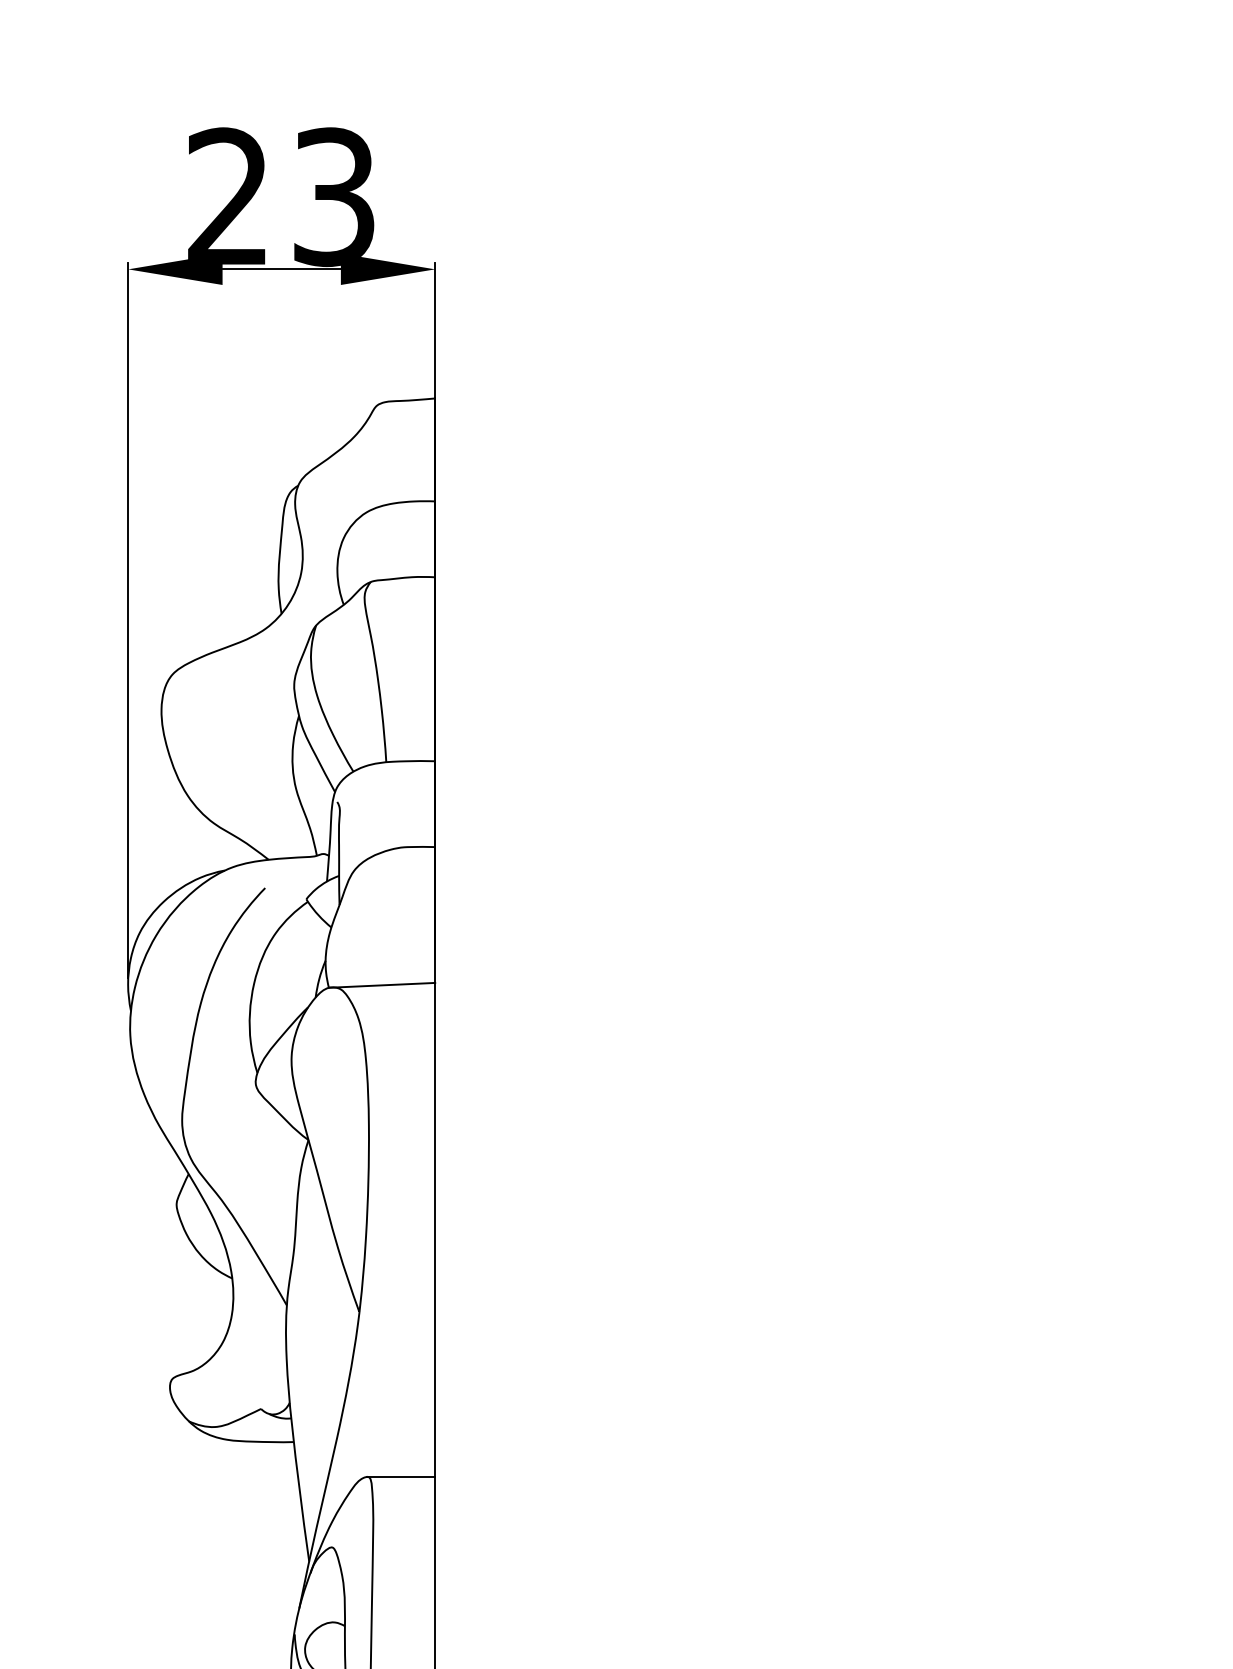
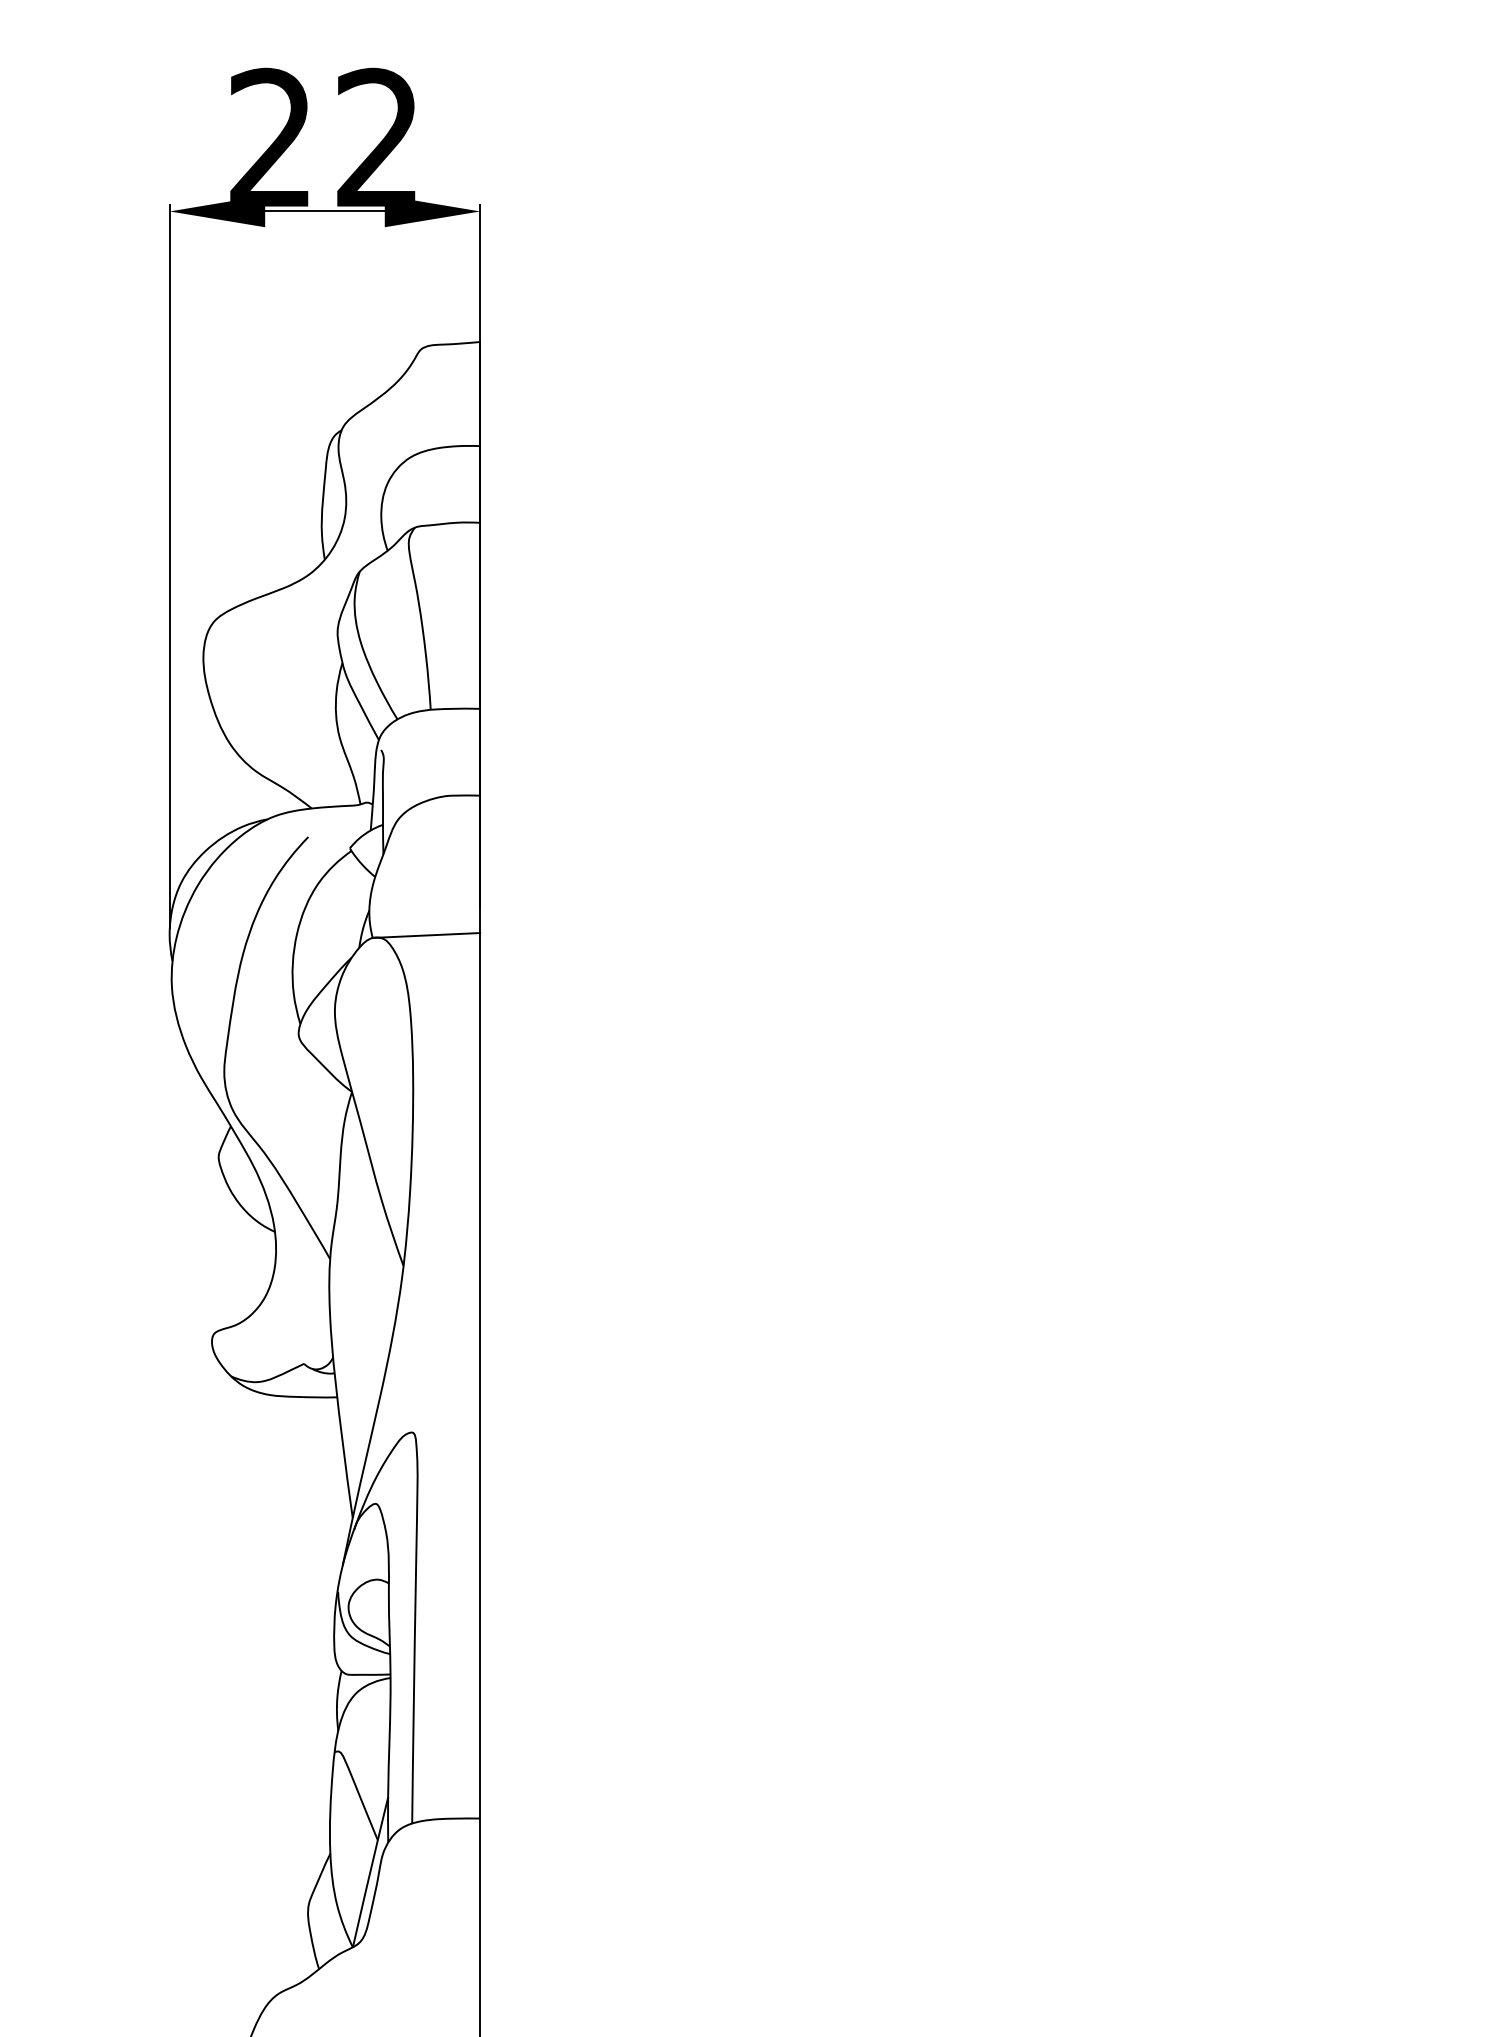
text: (333, 197) -> (377, 138), 23 -> 22
line: (400, 1476) -> (445, 1432), removed

